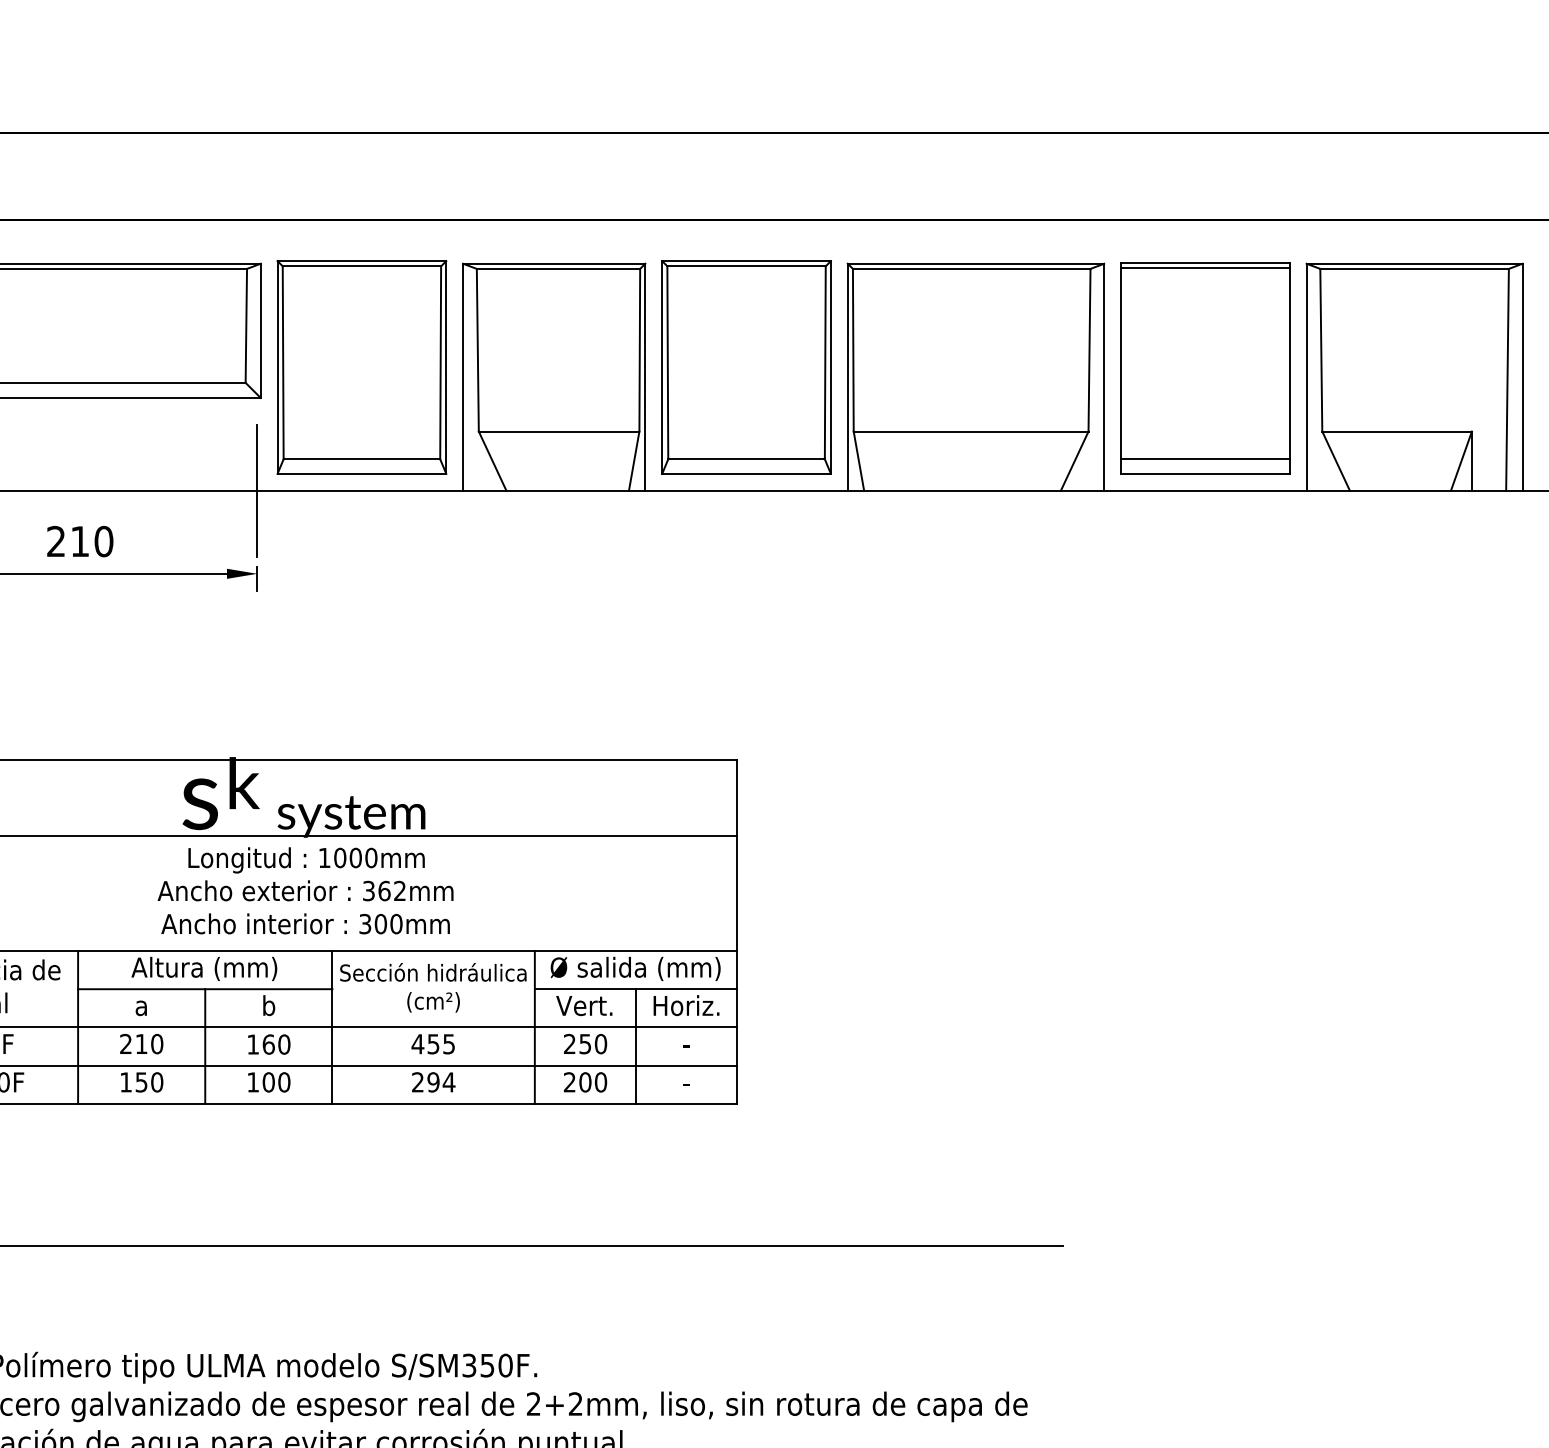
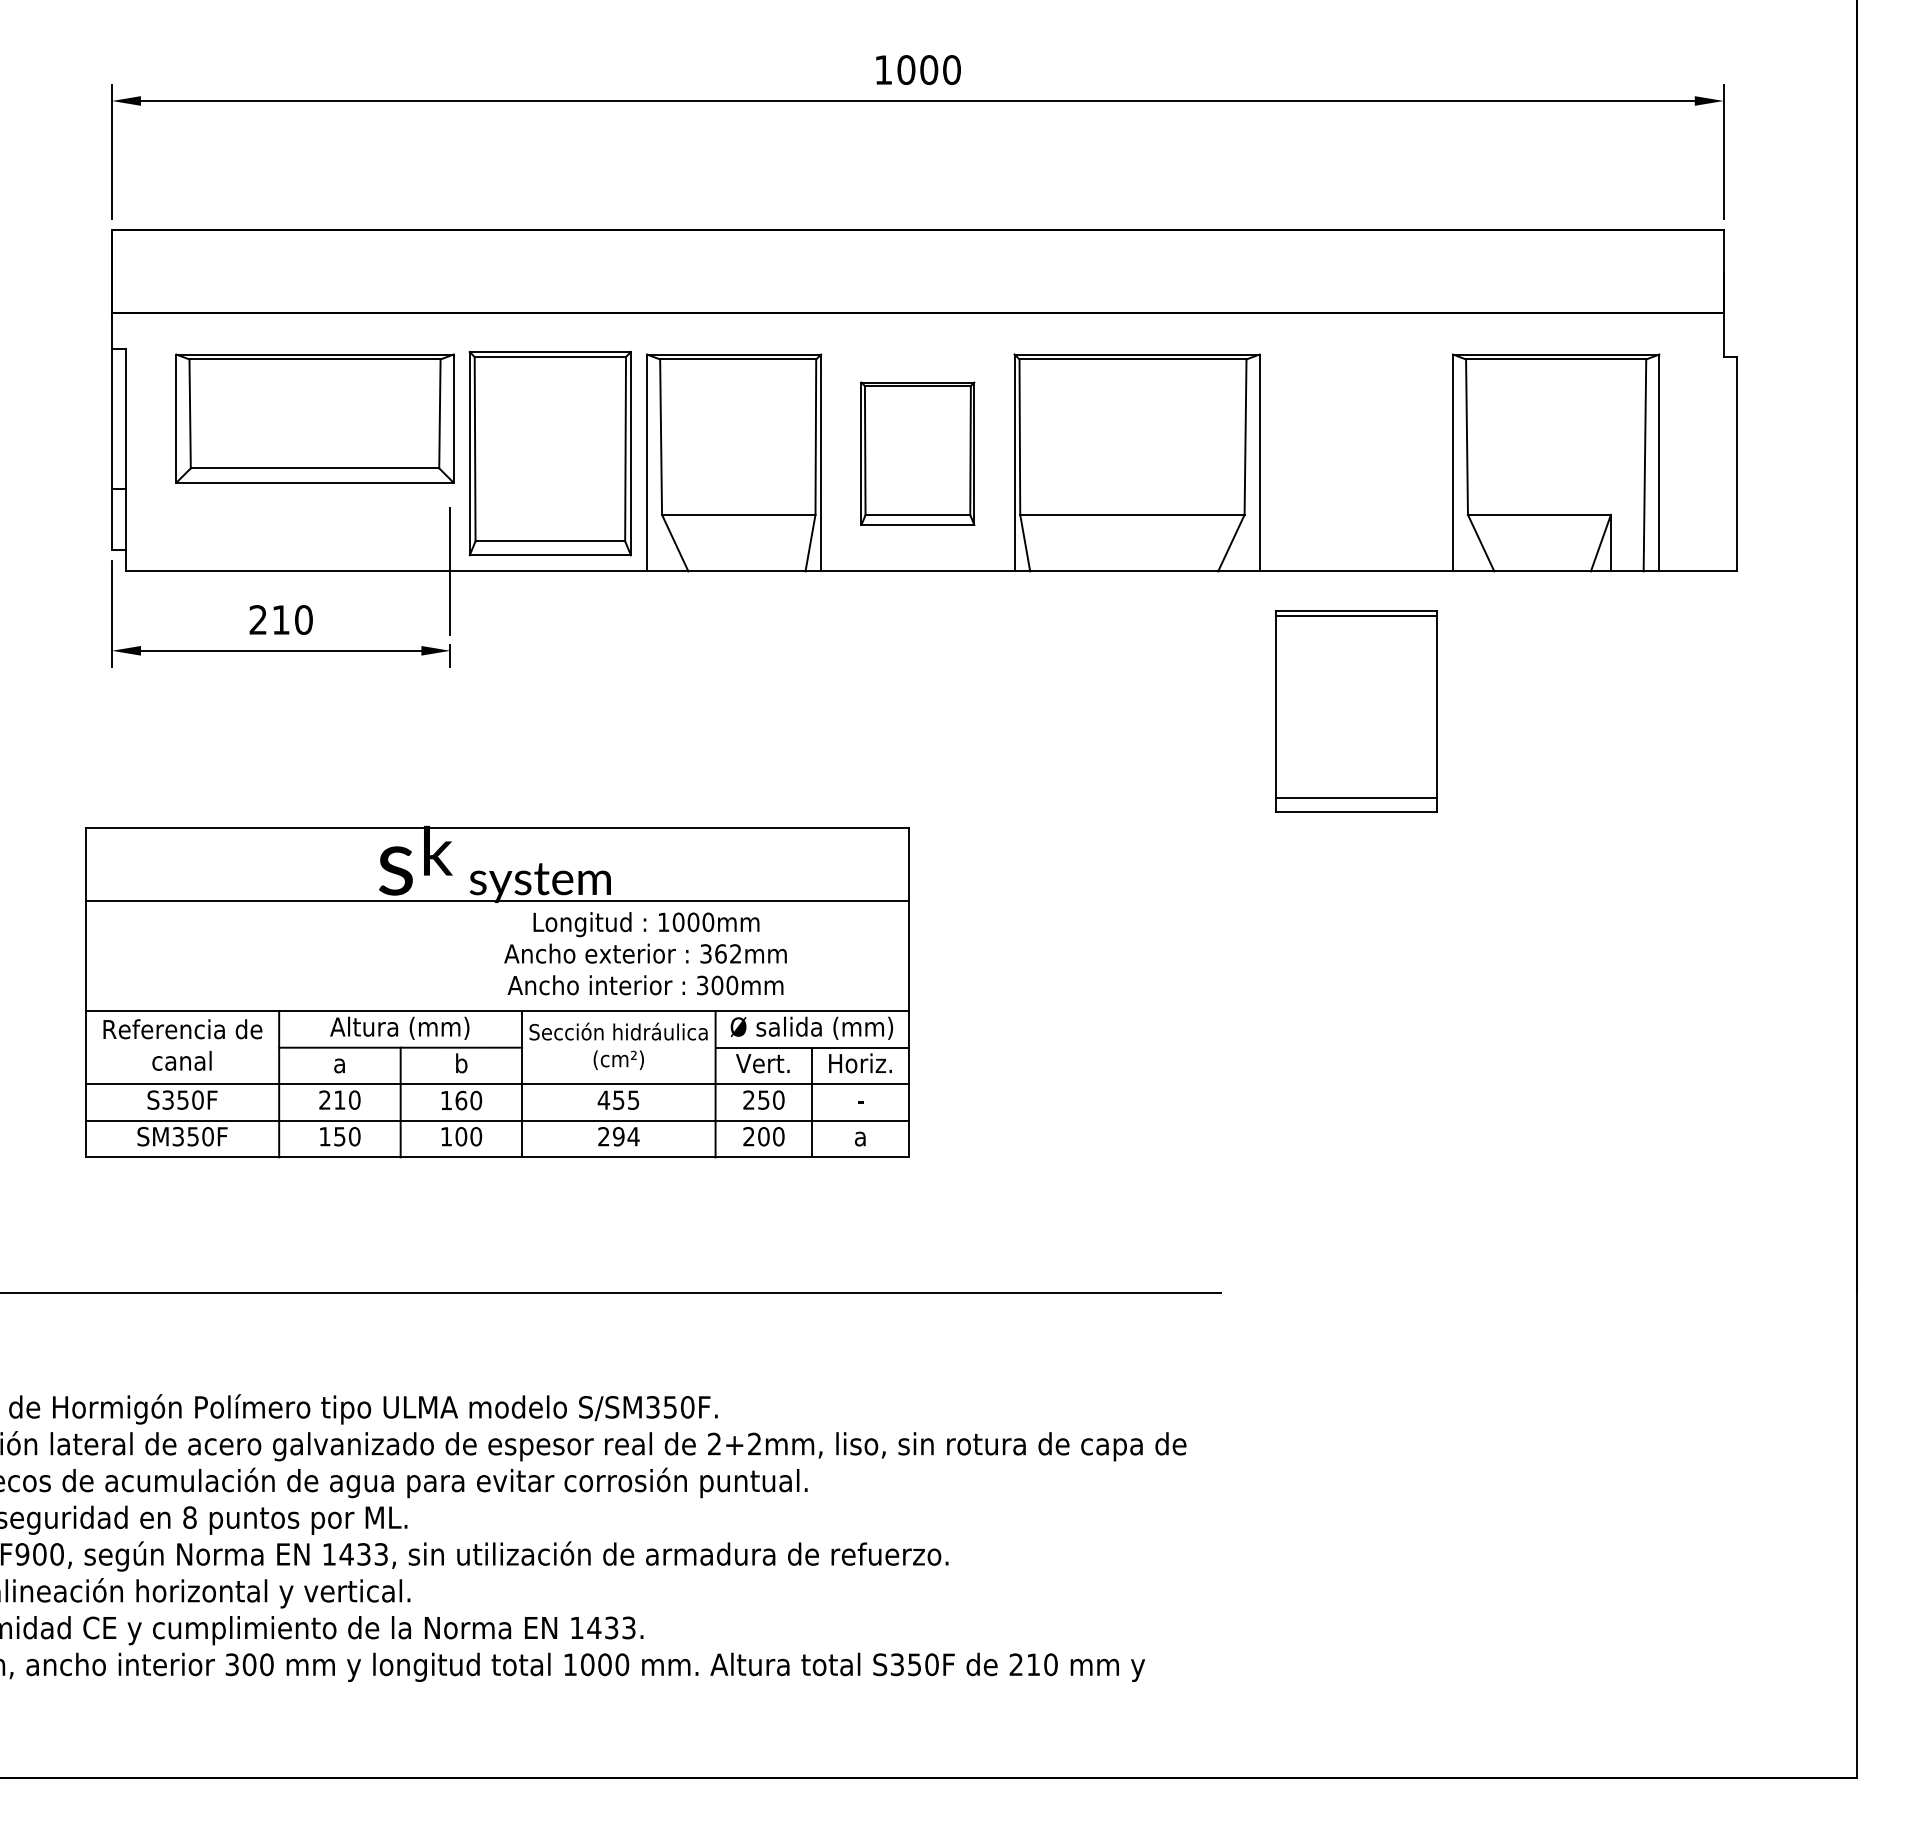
part: (746, 367) -> (917, 453), size x0.7
part: (1205, 368) -> (1356, 711), moved
text: (305, 890) -> (645, 953), moved
text: (686, 1084) -> (860, 1138), - -> a

